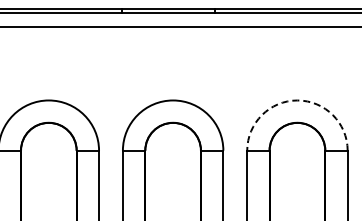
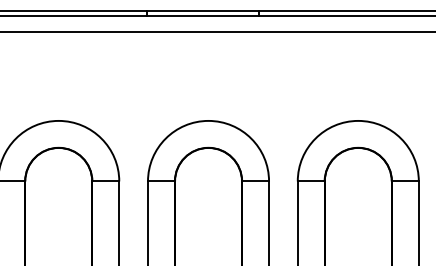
arc: (297, 100) -> (358, 120), dashed -> solid

